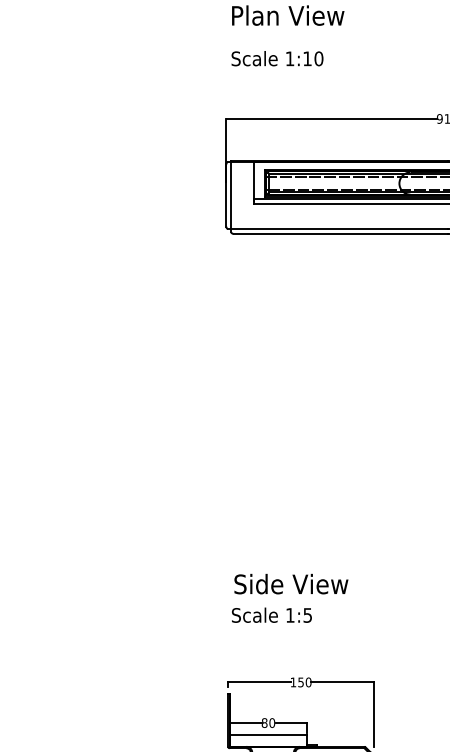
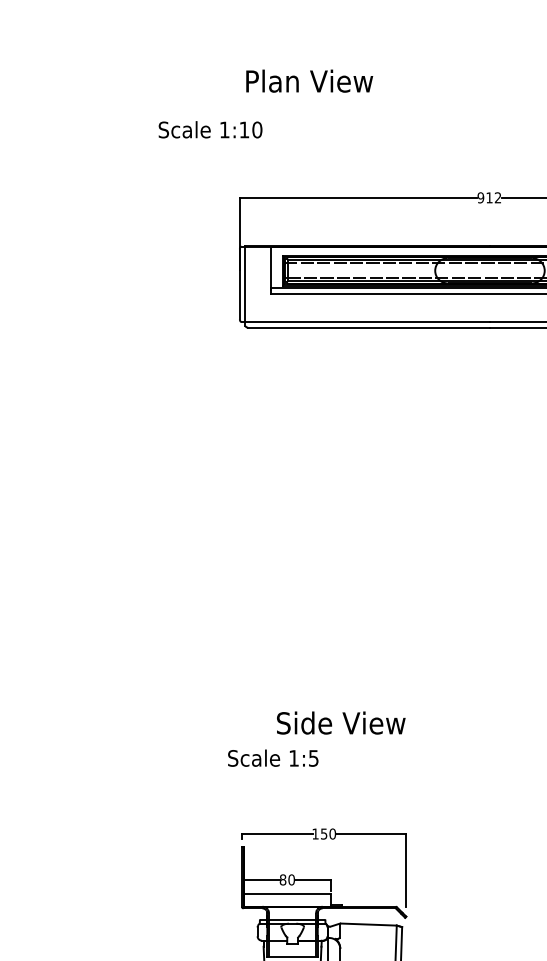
text: (277, 58) -> (210, 129), moved
text: (291, 583) -> (341, 722), moved
text: (272, 614) -> (273, 757), moved

